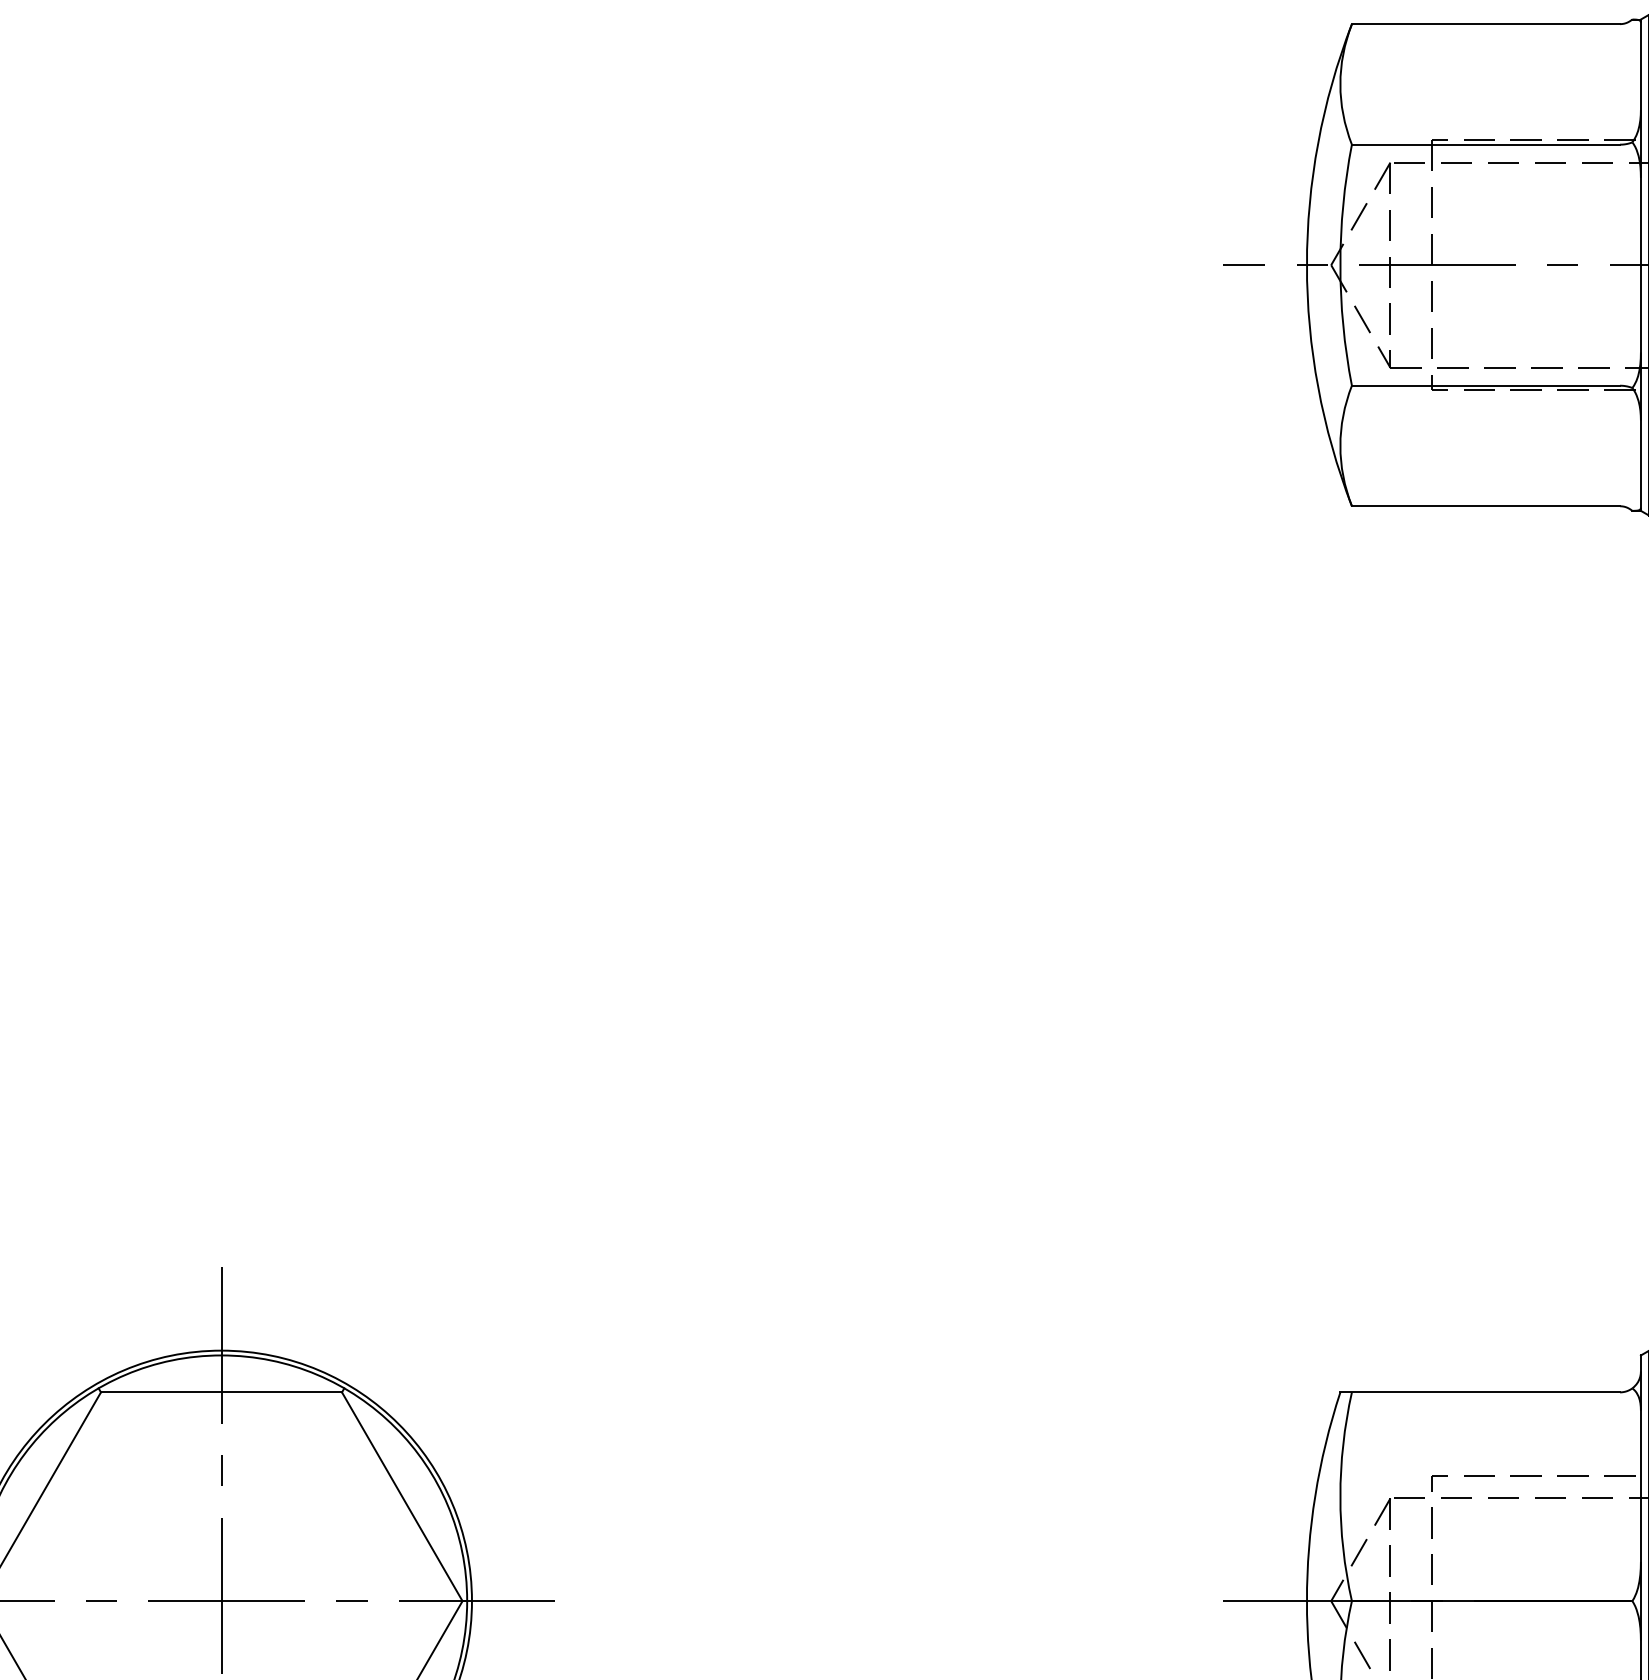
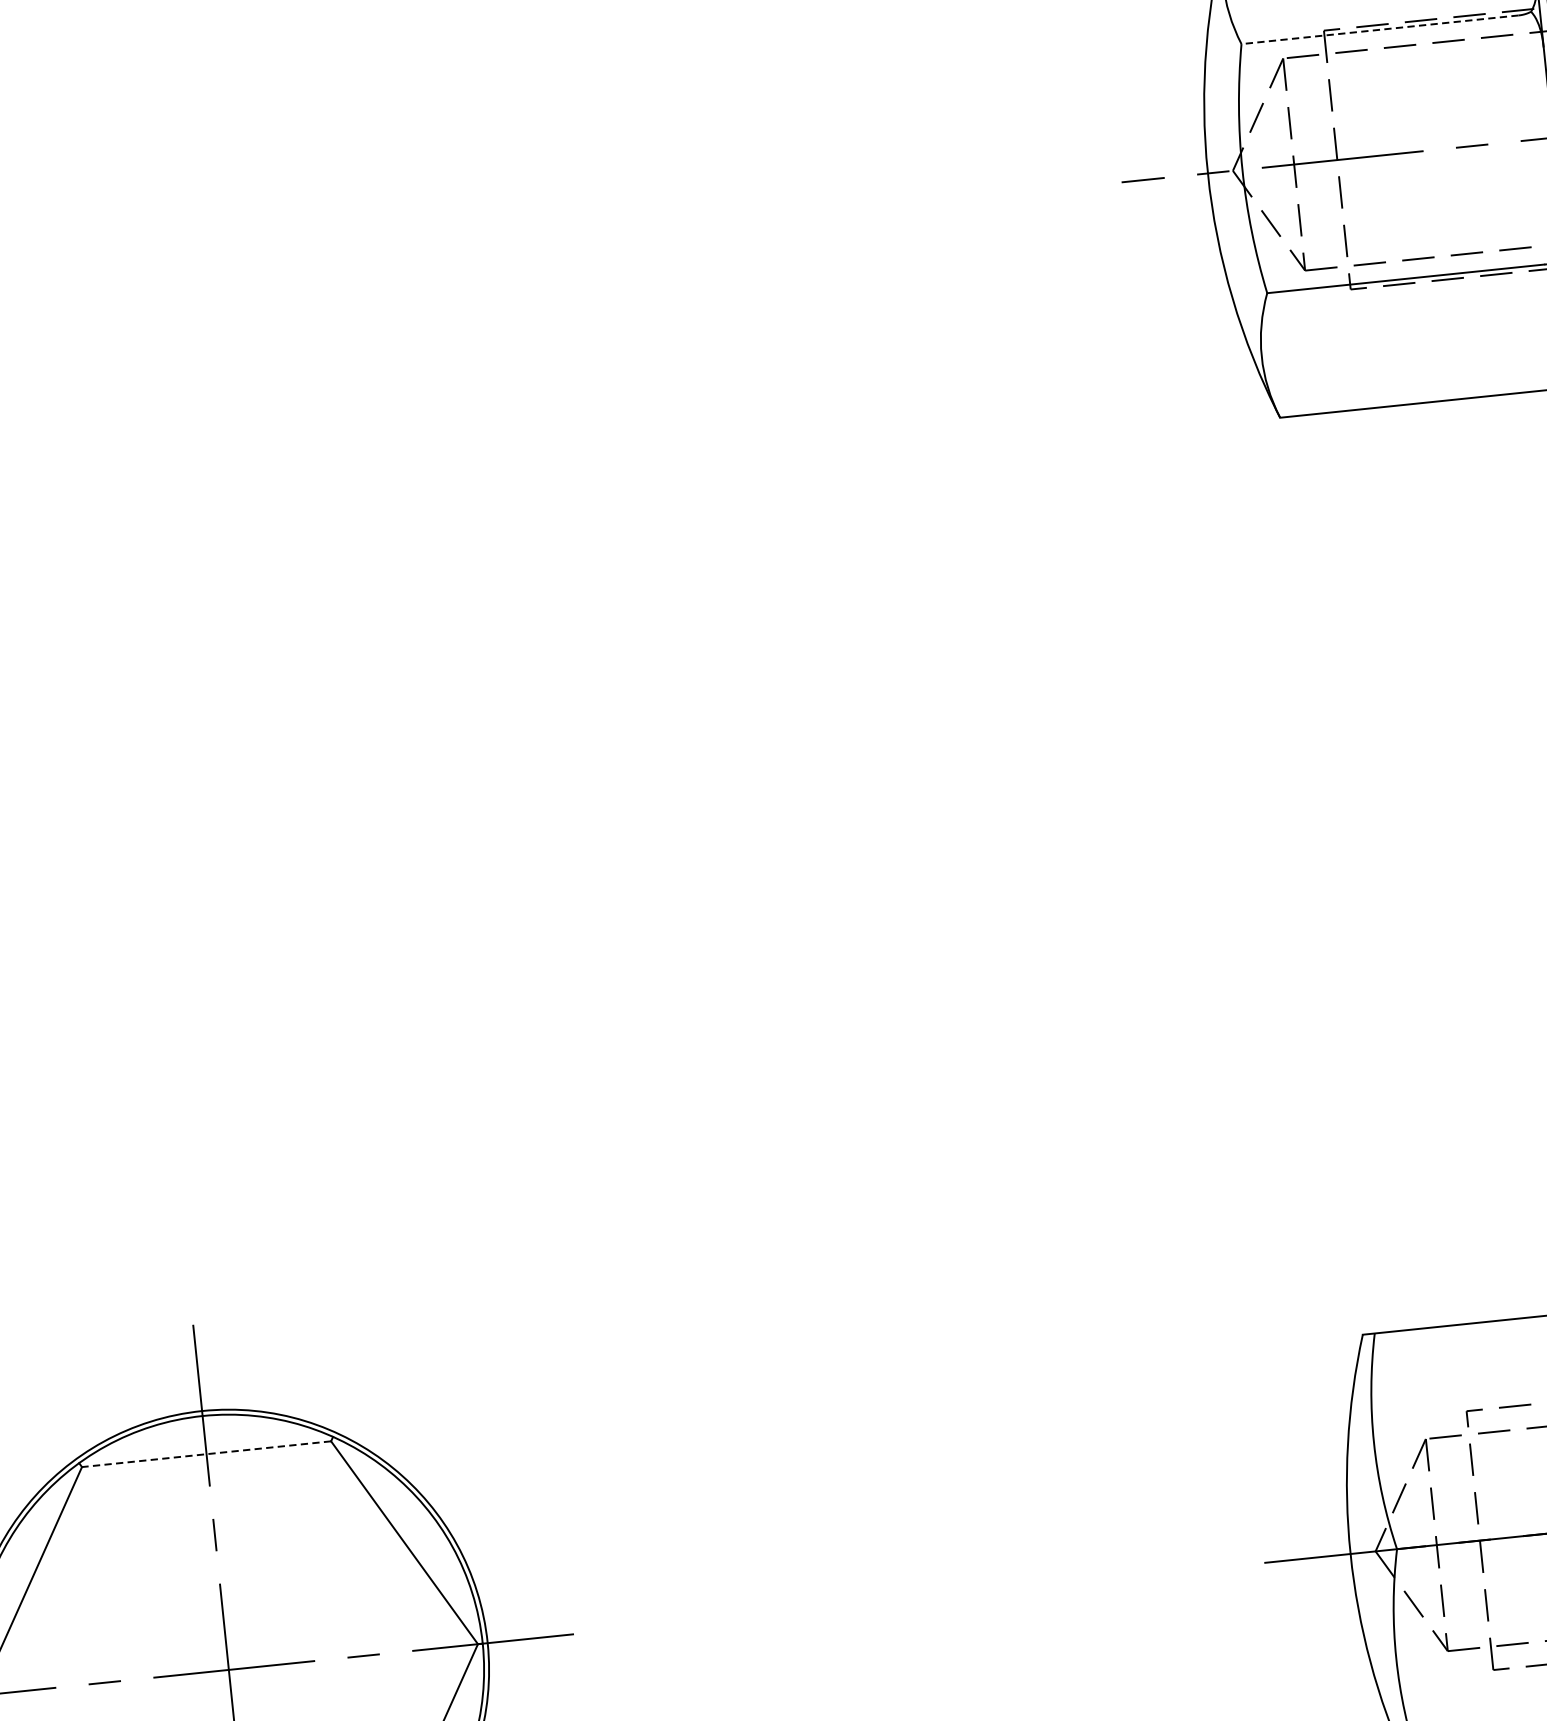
line: (1485, 144) -> (1379, 29), solid -> dashed
line: (221, 1392) -> (206, 1454), solid -> dashed

